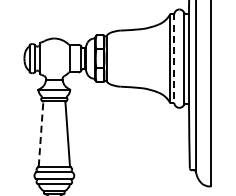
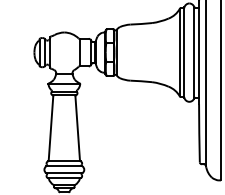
line: (174, 59) -> (184, 53), dashed -> solid
line: (41, 133) -> (51, 127), dashed -> solid

